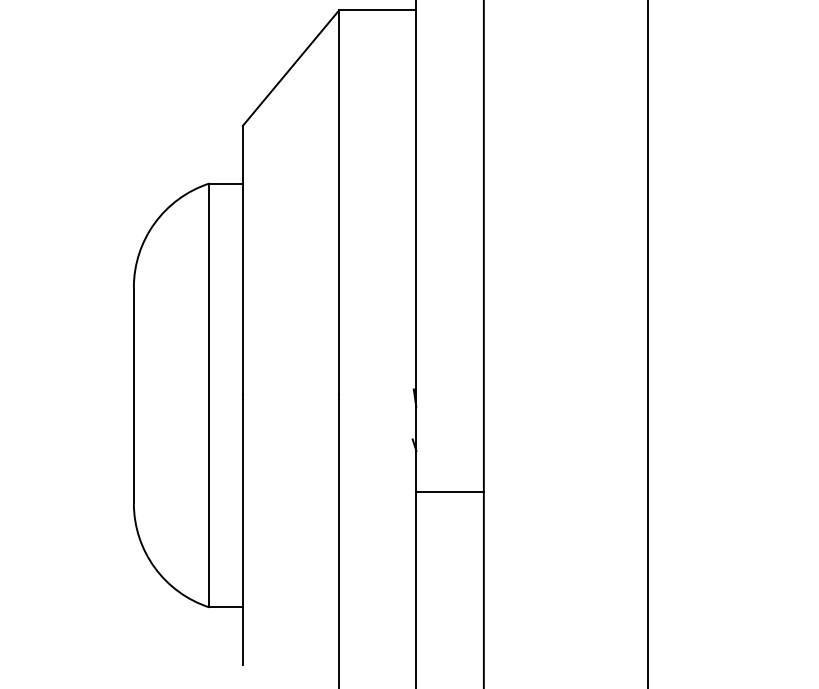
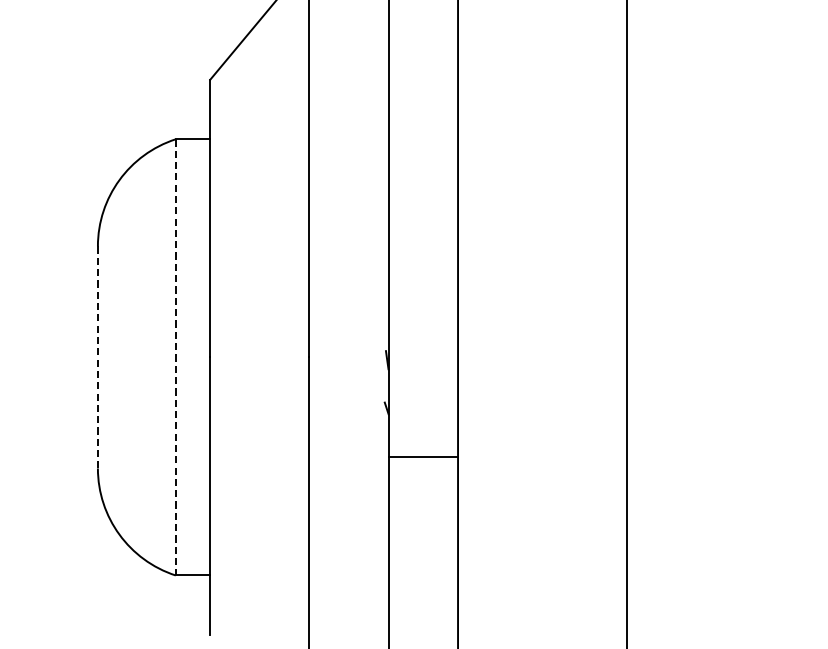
line: (133, 395) -> (97, 357), solid -> dashed
line: (209, 395) -> (175, 357), solid -> dashed

